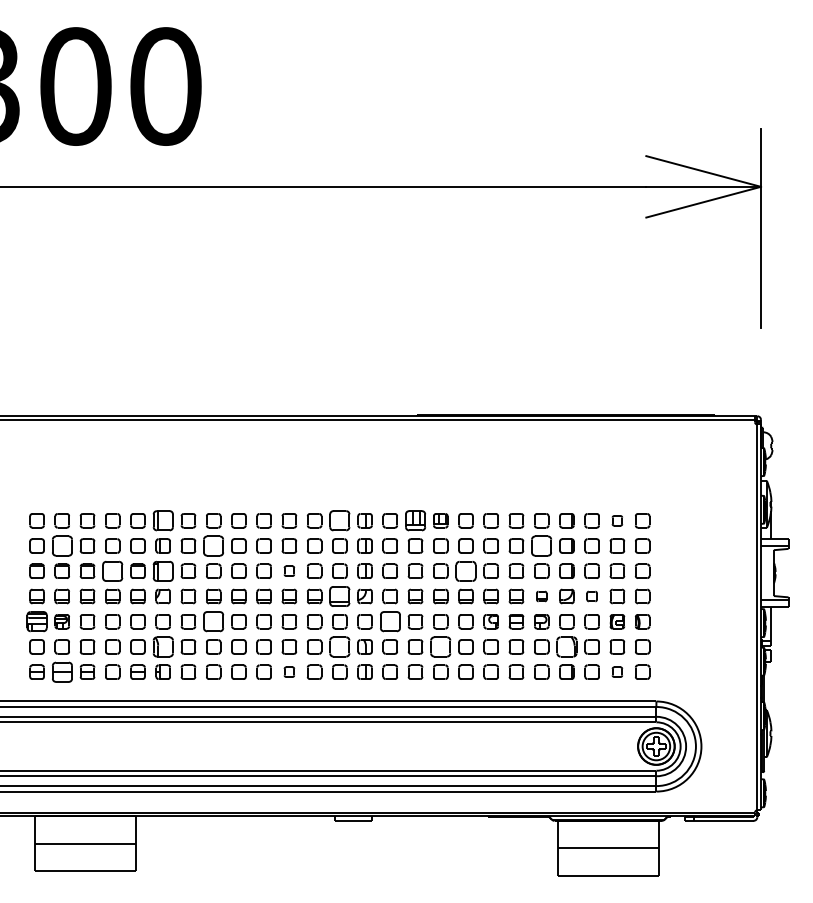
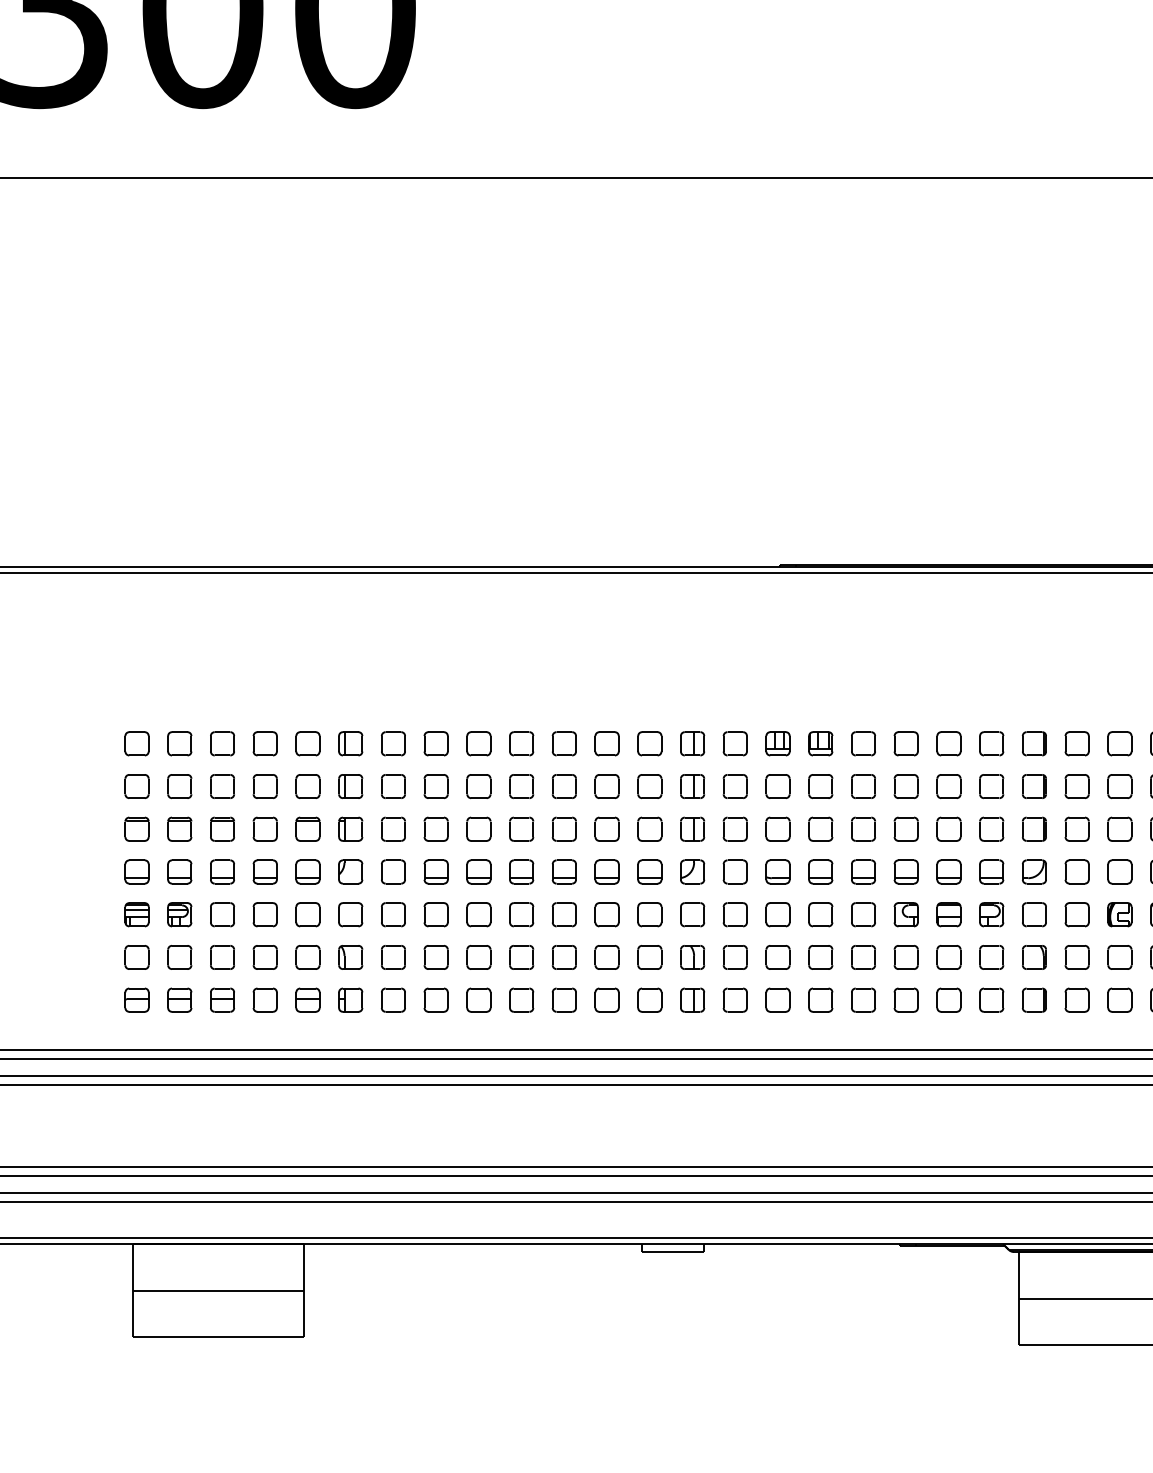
part: (162, 520) -> (349, 743), size x0.71
part: (339, 520) -> (649, 743), size x0.71
part: (415, 520) -> (777, 743), size x0.71
part: (617, 520) -> (1120, 743), size x1.43
part: (61, 545) -> (178, 785), size x0.71
part: (213, 545) -> (435, 785), size x0.71
part: (541, 545) -> (991, 785), size x0.71
part: (112, 570) -> (264, 827), size x0.71
part: (162, 570) -> (349, 827), size x0.71
part: (289, 570) -> (564, 827), size x1.43
part: (465, 570) -> (862, 827), size x0.71
part: (339, 596) -> (649, 871), size x0.71
part: (541, 596) -> (991, 871), size x1.43
part: (591, 596) -> (1076, 871), size x1.43
part: (36, 621) -> (136, 914), size x0.71
part: (213, 621) -> (435, 914), size x0.71
part: (389, 621) -> (733, 914), size x0.71
part: (162, 646) -> (349, 956), size x0.71
part: (339, 646) -> (649, 956), size x0.71
part: (440, 646) -> (820, 956), size x0.71
part: (566, 646) -> (1033, 956), size x0.71
part: (61, 671) -> (178, 998), size x0.71
part: (289, 671) -> (564, 998), size x1.43
part: (617, 671) -> (1120, 998), size x1.43

